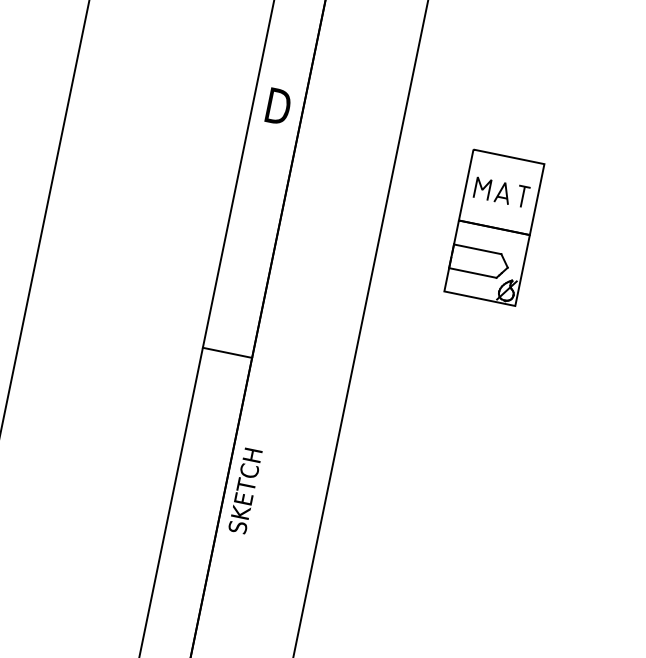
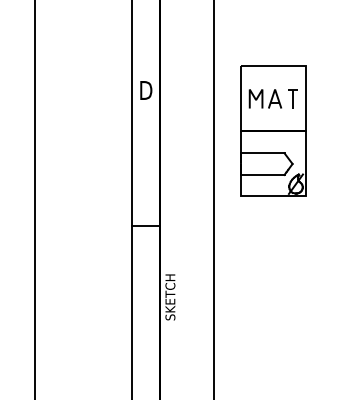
part: (494, 226) -> (273, 130), size x1.67

